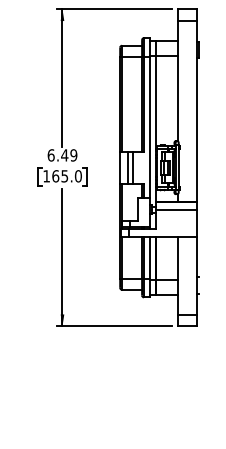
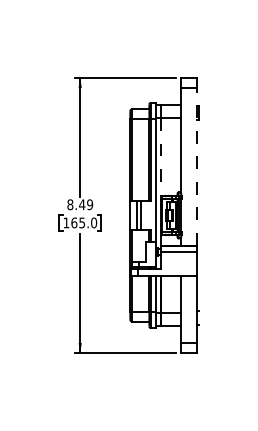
line: (156, 103) -> (161, 159), solid -> dashed
line: (197, 111) -> (197, 166), solid -> dashed
text: (51, 155) -> (70, 204), 6.49 -> 8.49

